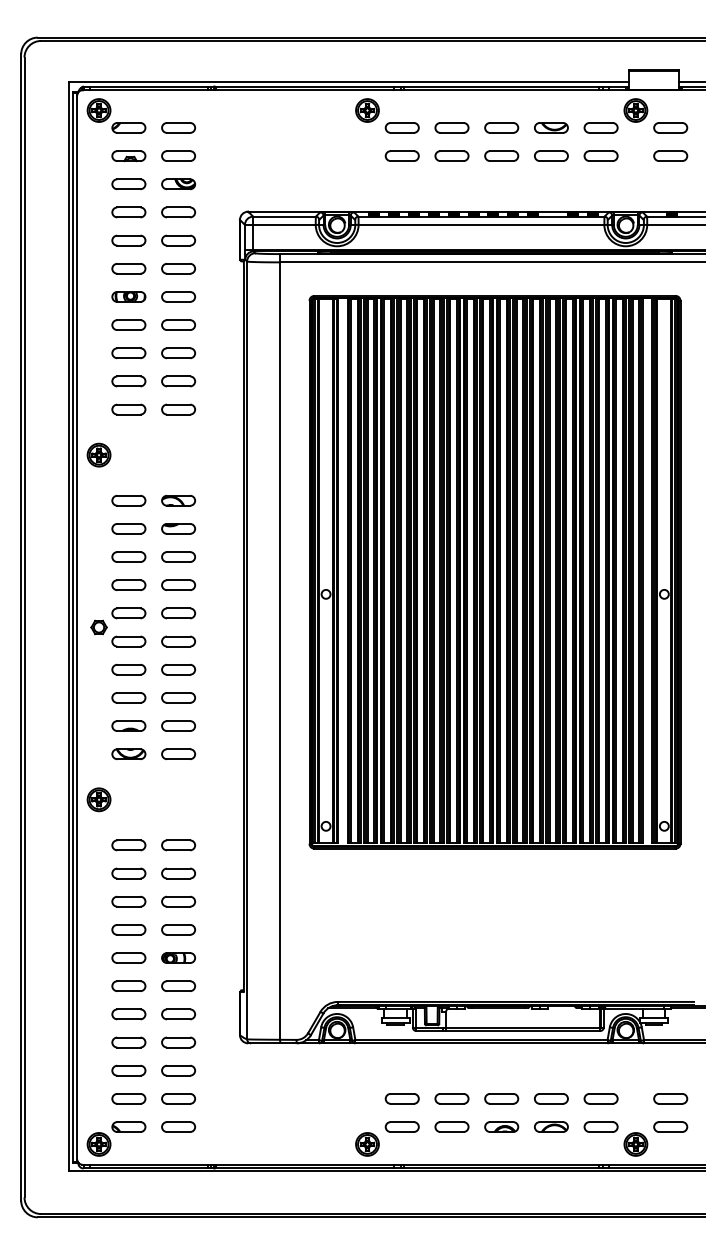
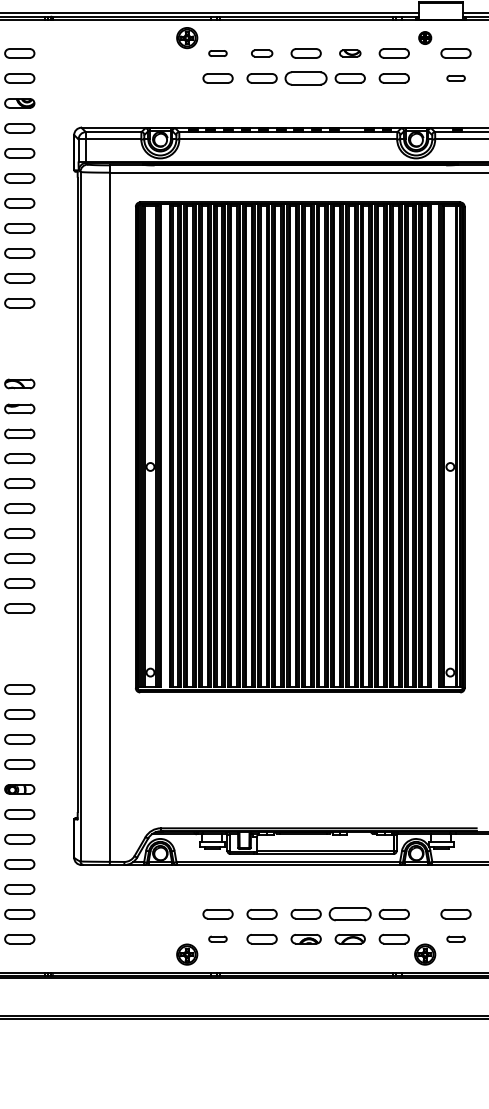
part: (635, 110) -> (424, 38), size x0.6
part: (401, 127) -> (217, 53), size x0.6
part: (451, 127) -> (261, 53), size x0.7
part: (551, 127) -> (350, 53), size x0.7
part: (501, 155) -> (306, 77), size x1.4
part: (670, 155) -> (455, 77), size x0.6
part: (551, 1098) -> (350, 913), size x1.4
part: (401, 1126) -> (217, 938), size x0.6
part: (670, 1126) -> (455, 938), size x0.6

